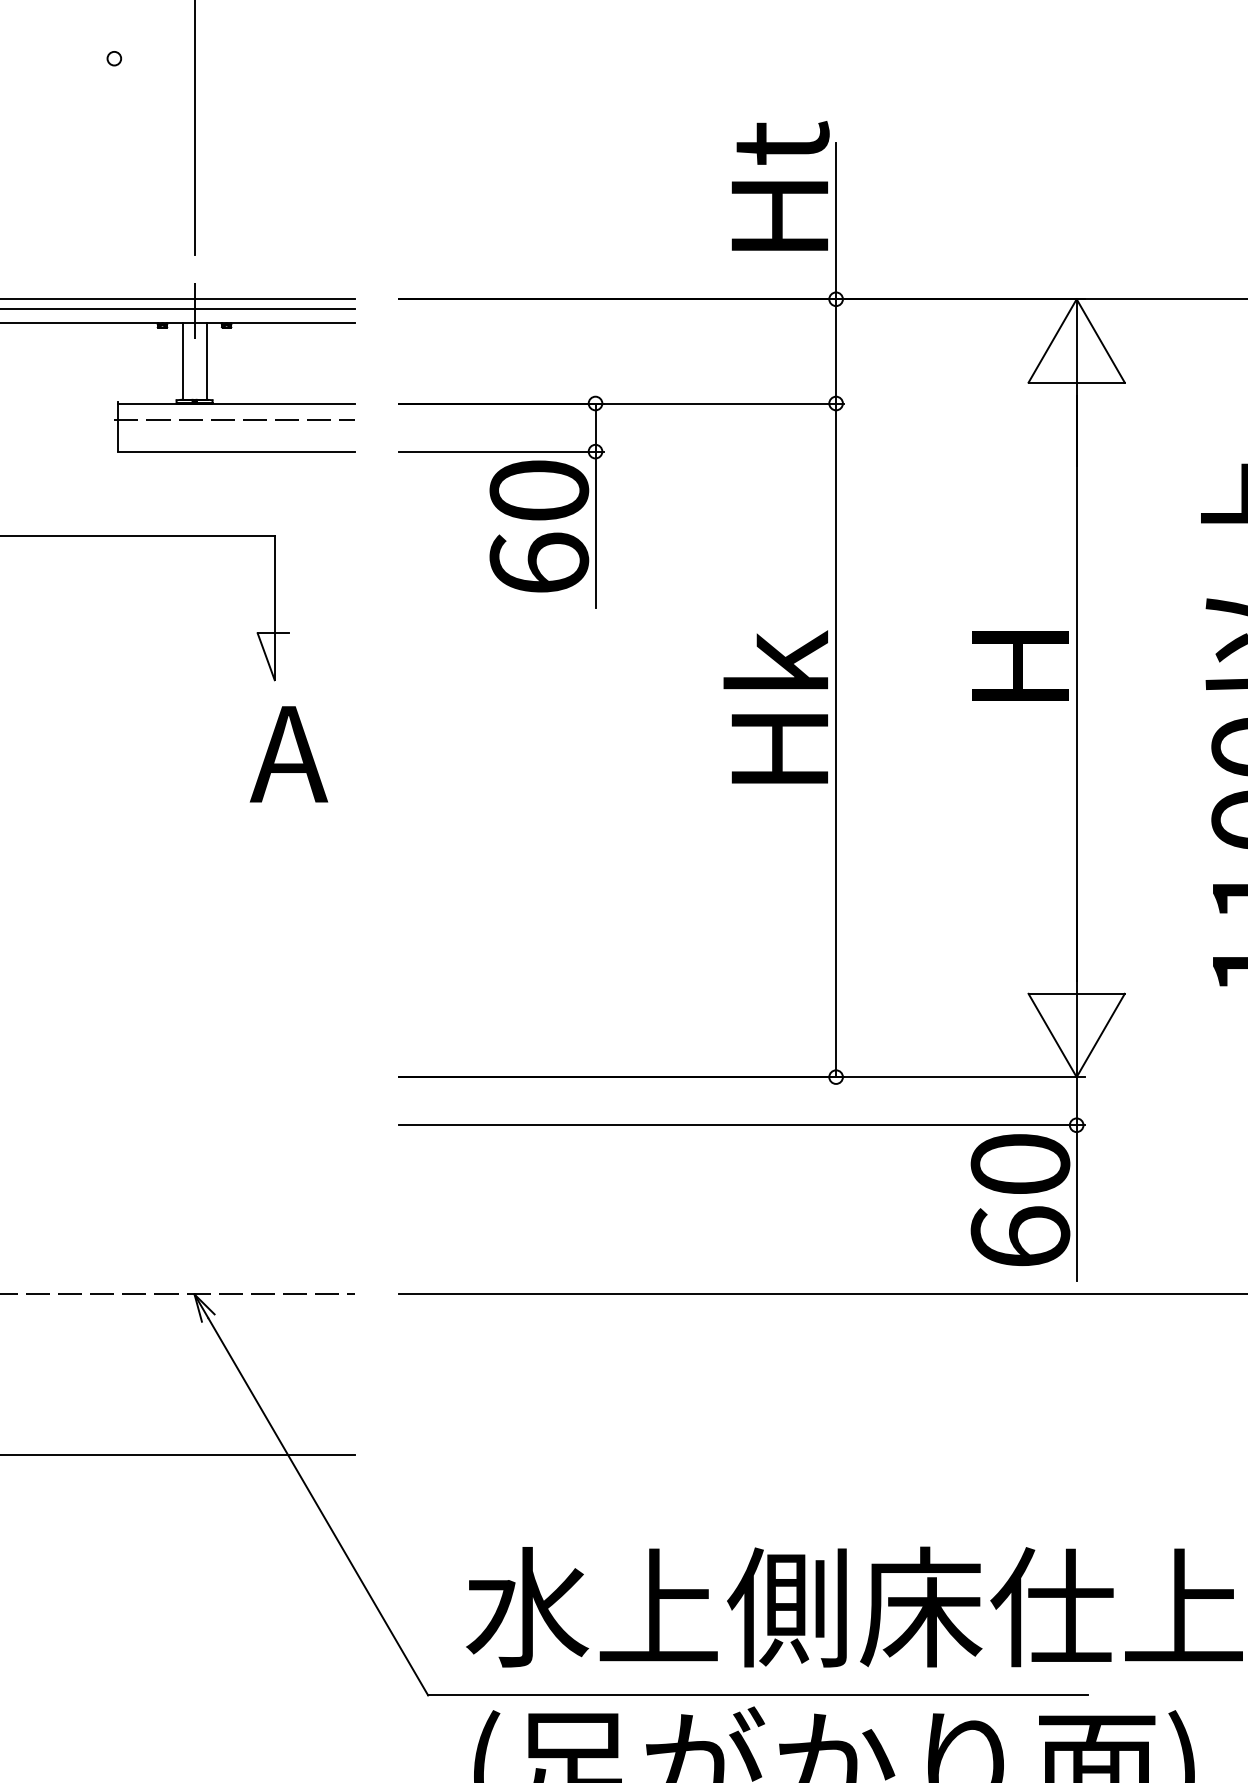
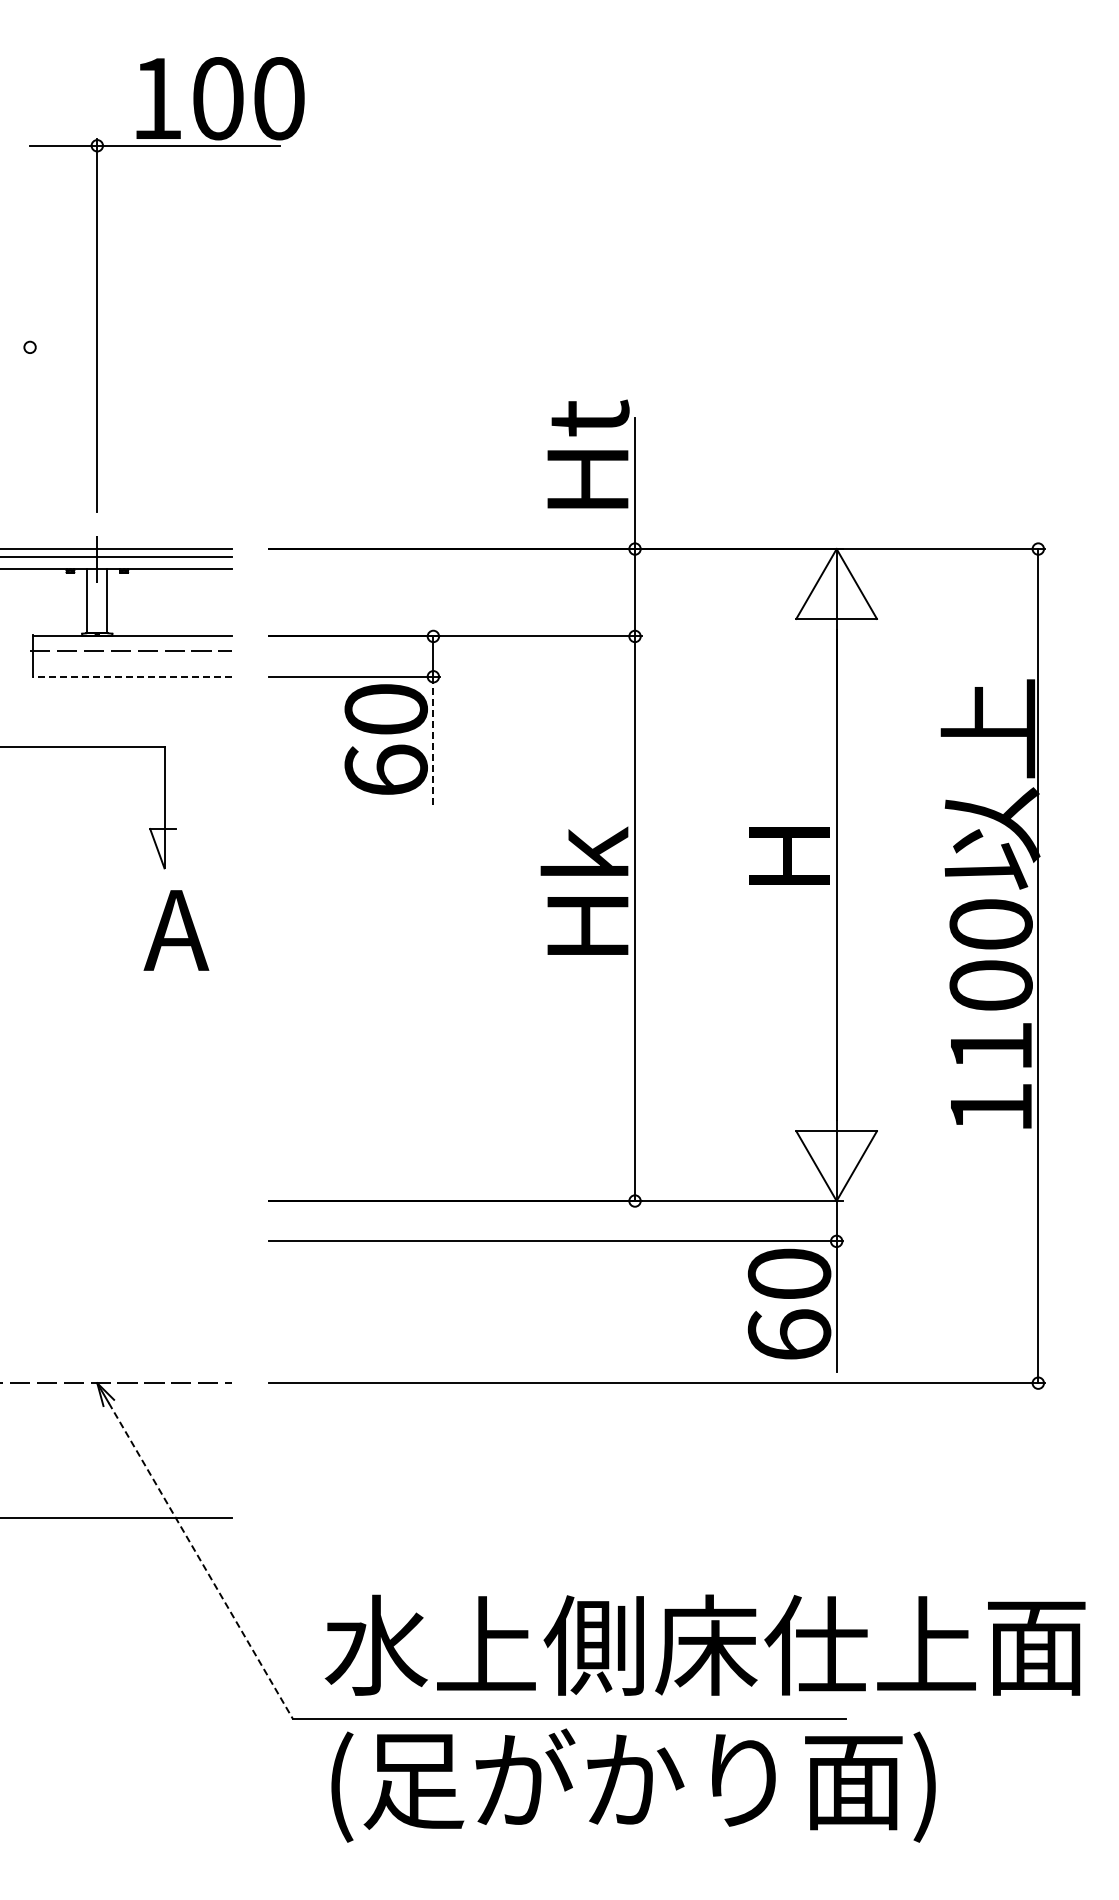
line: (236, 451) -> (132, 676), solid -> dashed
line: (595, 530) -> (433, 742), solid -> dashed
line: (318, 1507) -> (201, 1561), solid -> dashed

